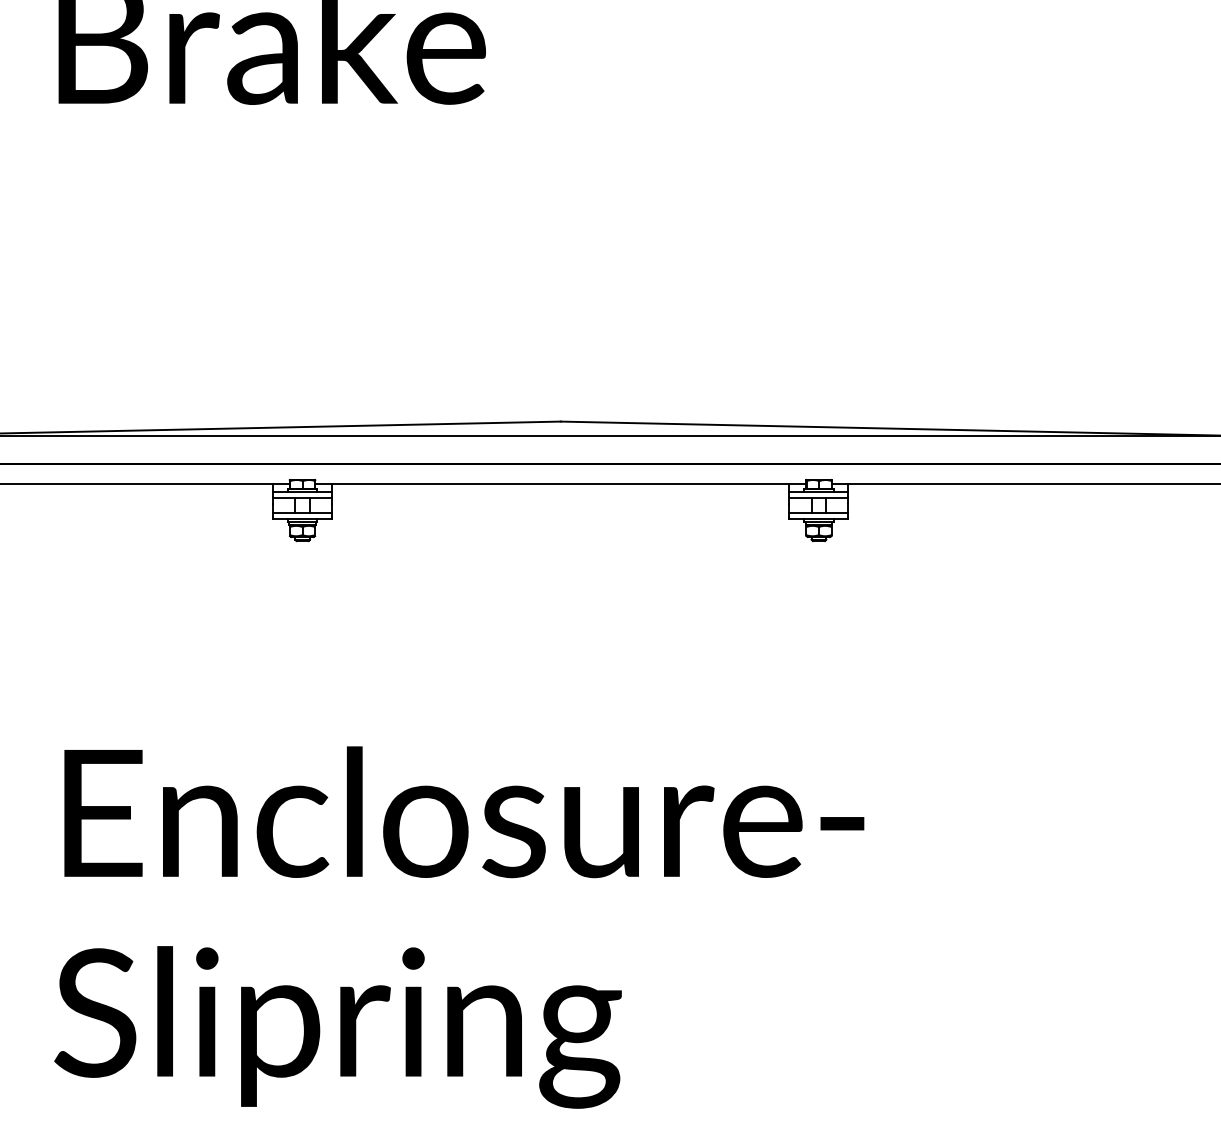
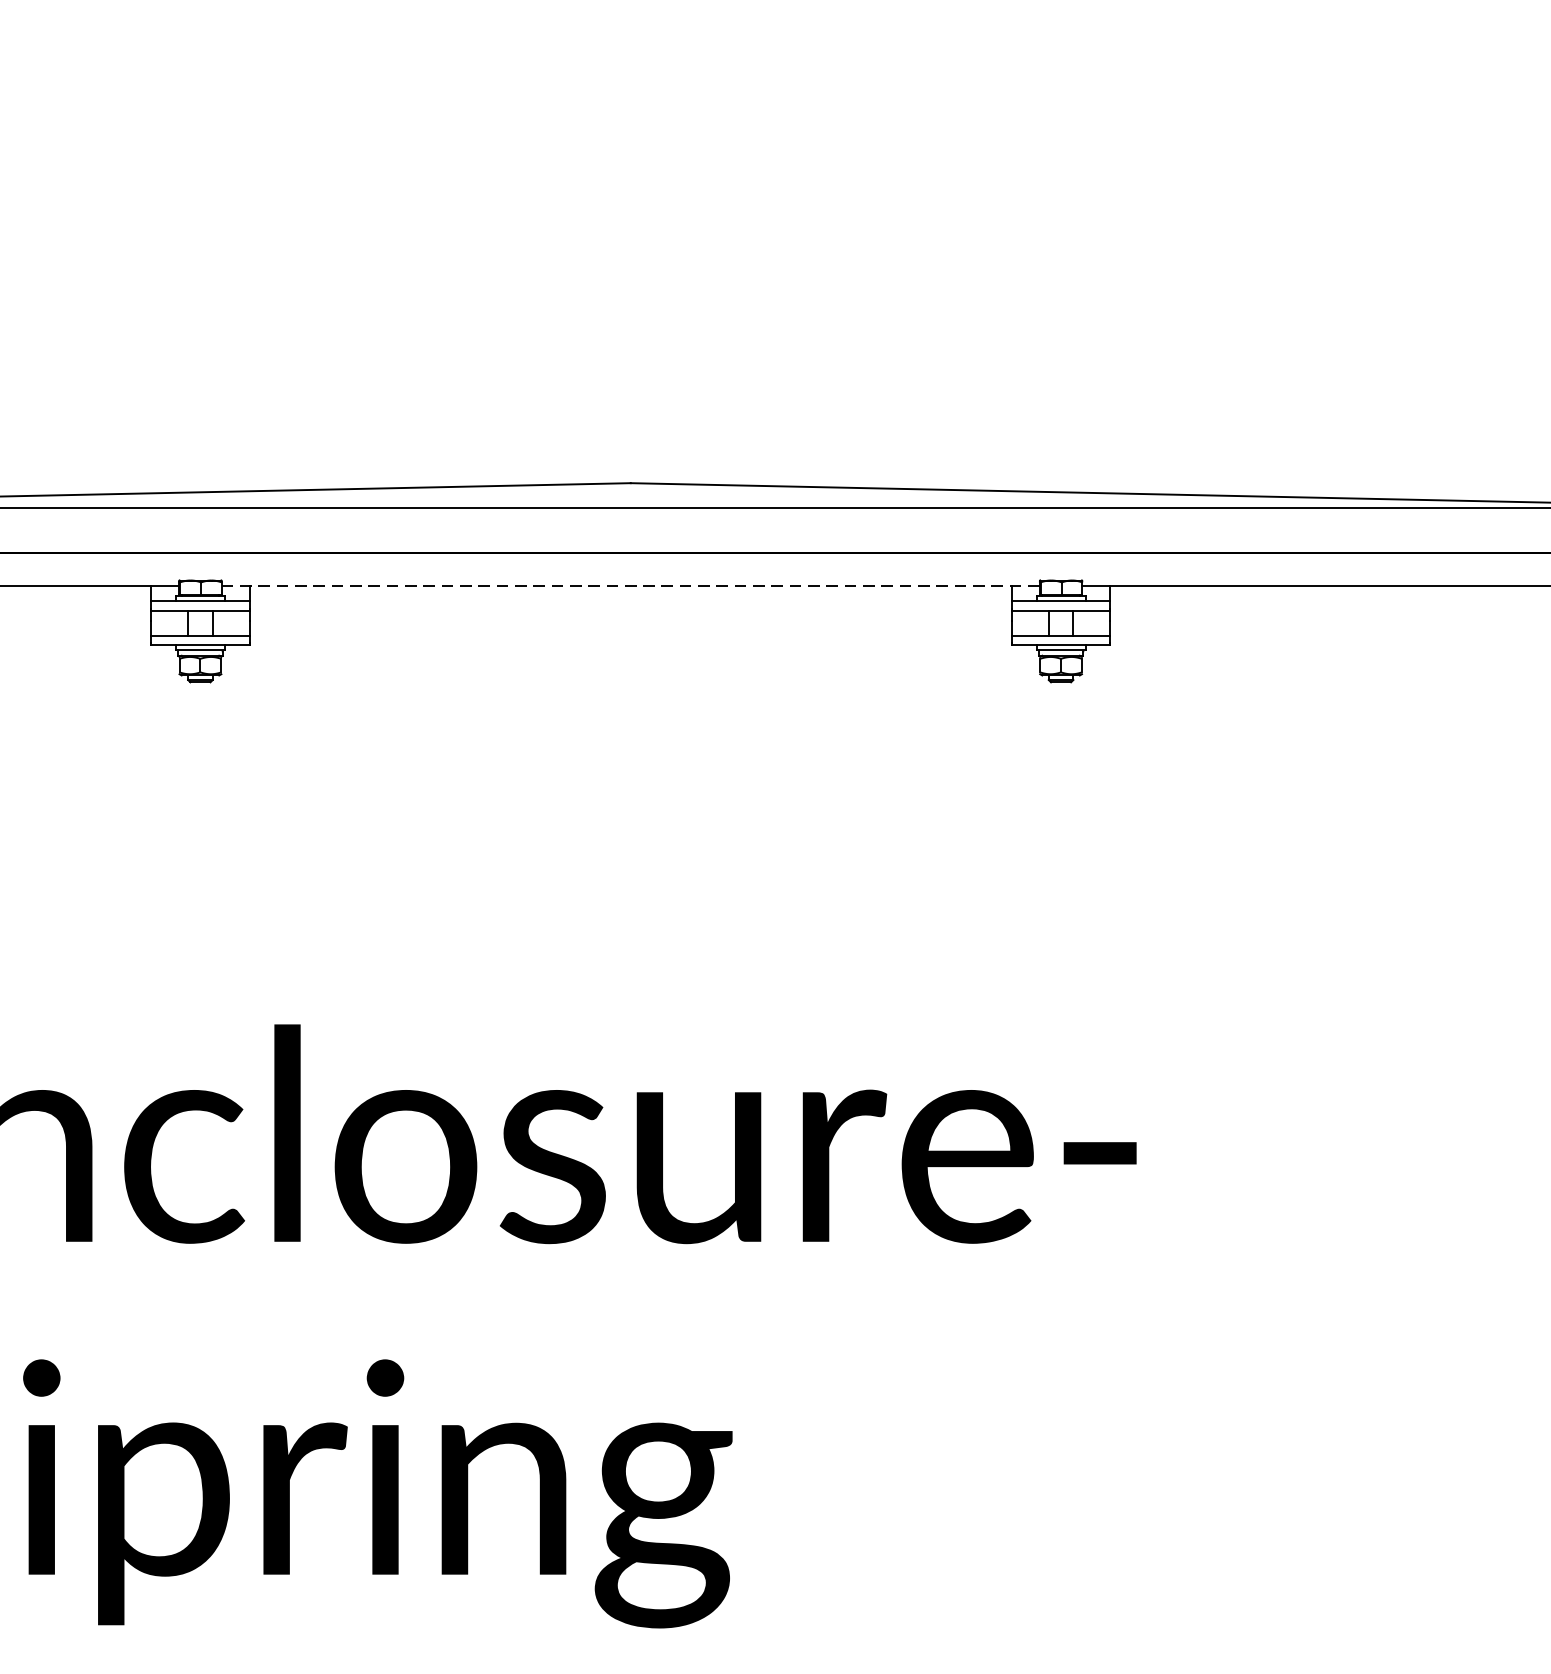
line: (560, 483) -> (630, 586), solid -> dashed

